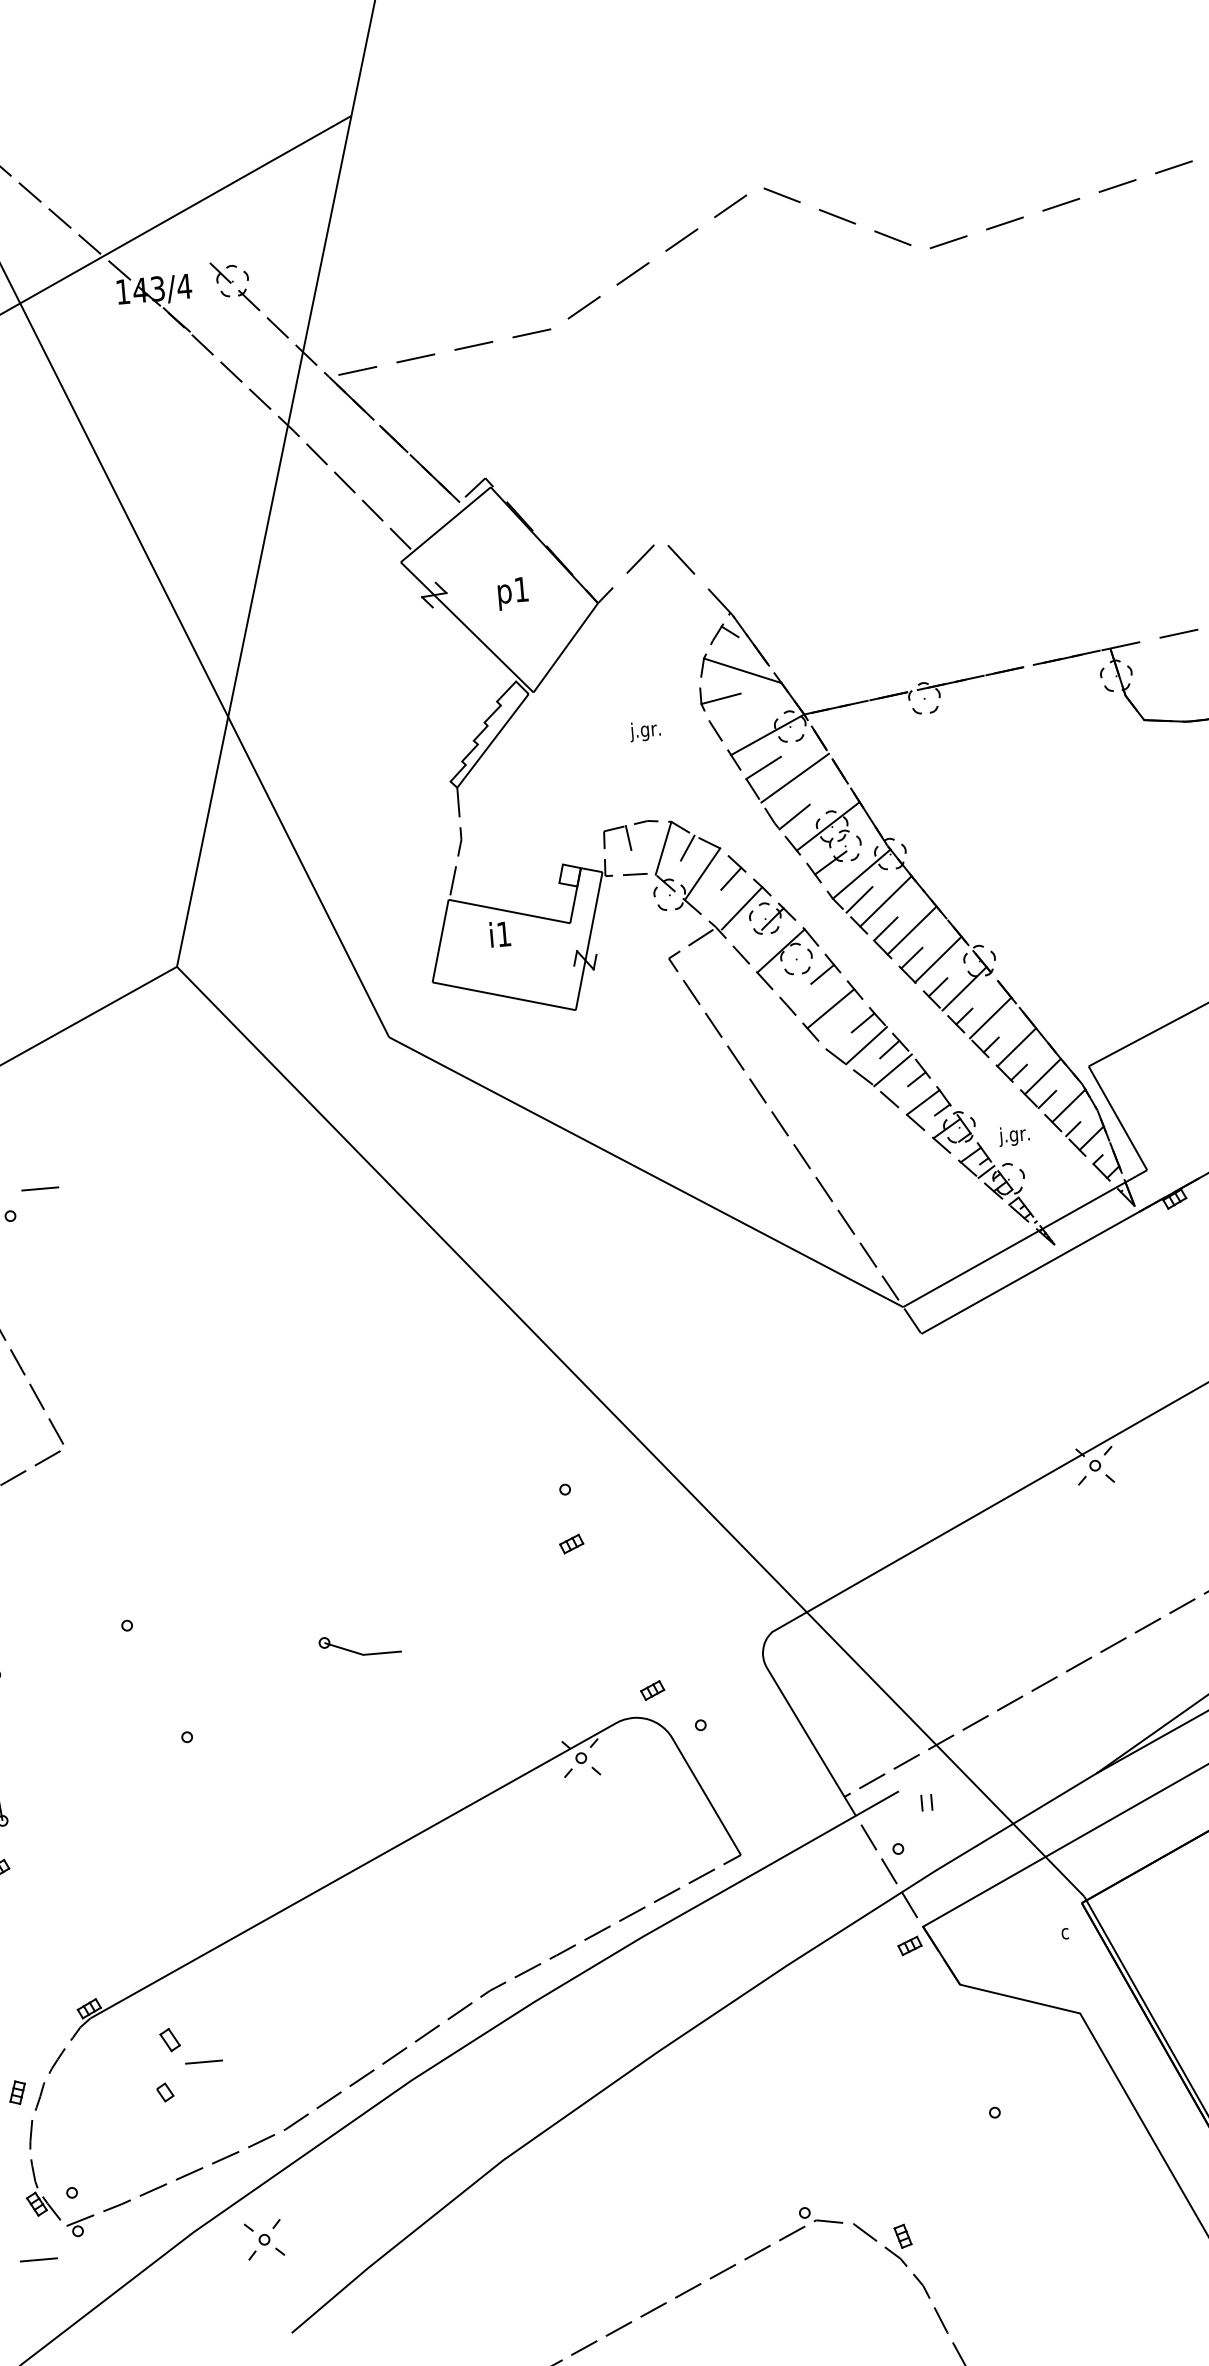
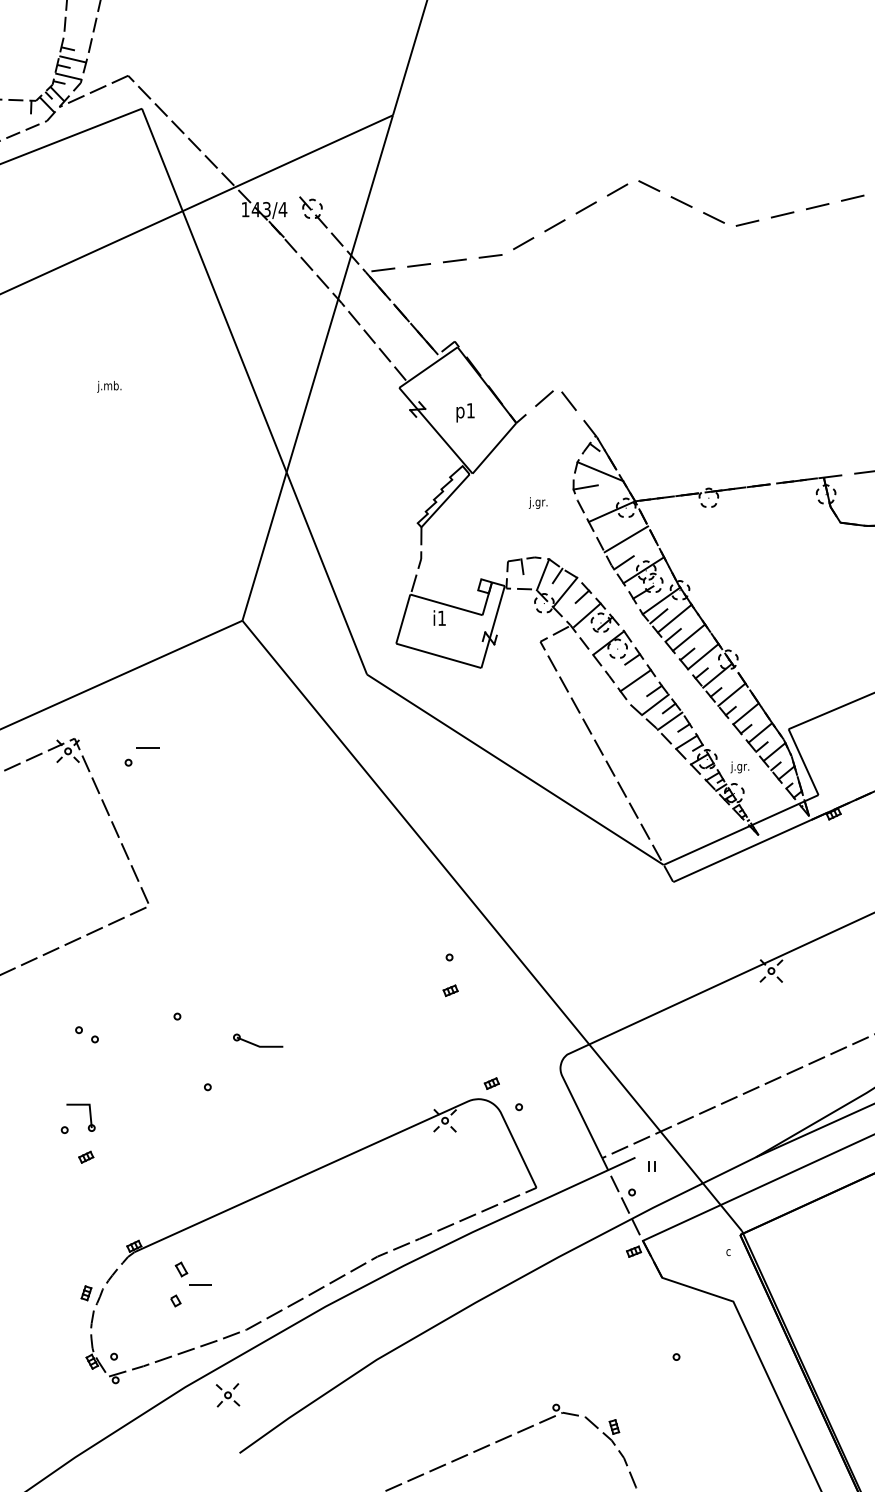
line: (763, 768) -> (607, 531), removed
part: (360, 1644) -> (258, 1040), moved
line: (38, 2259) -> (90, 1395), removed

